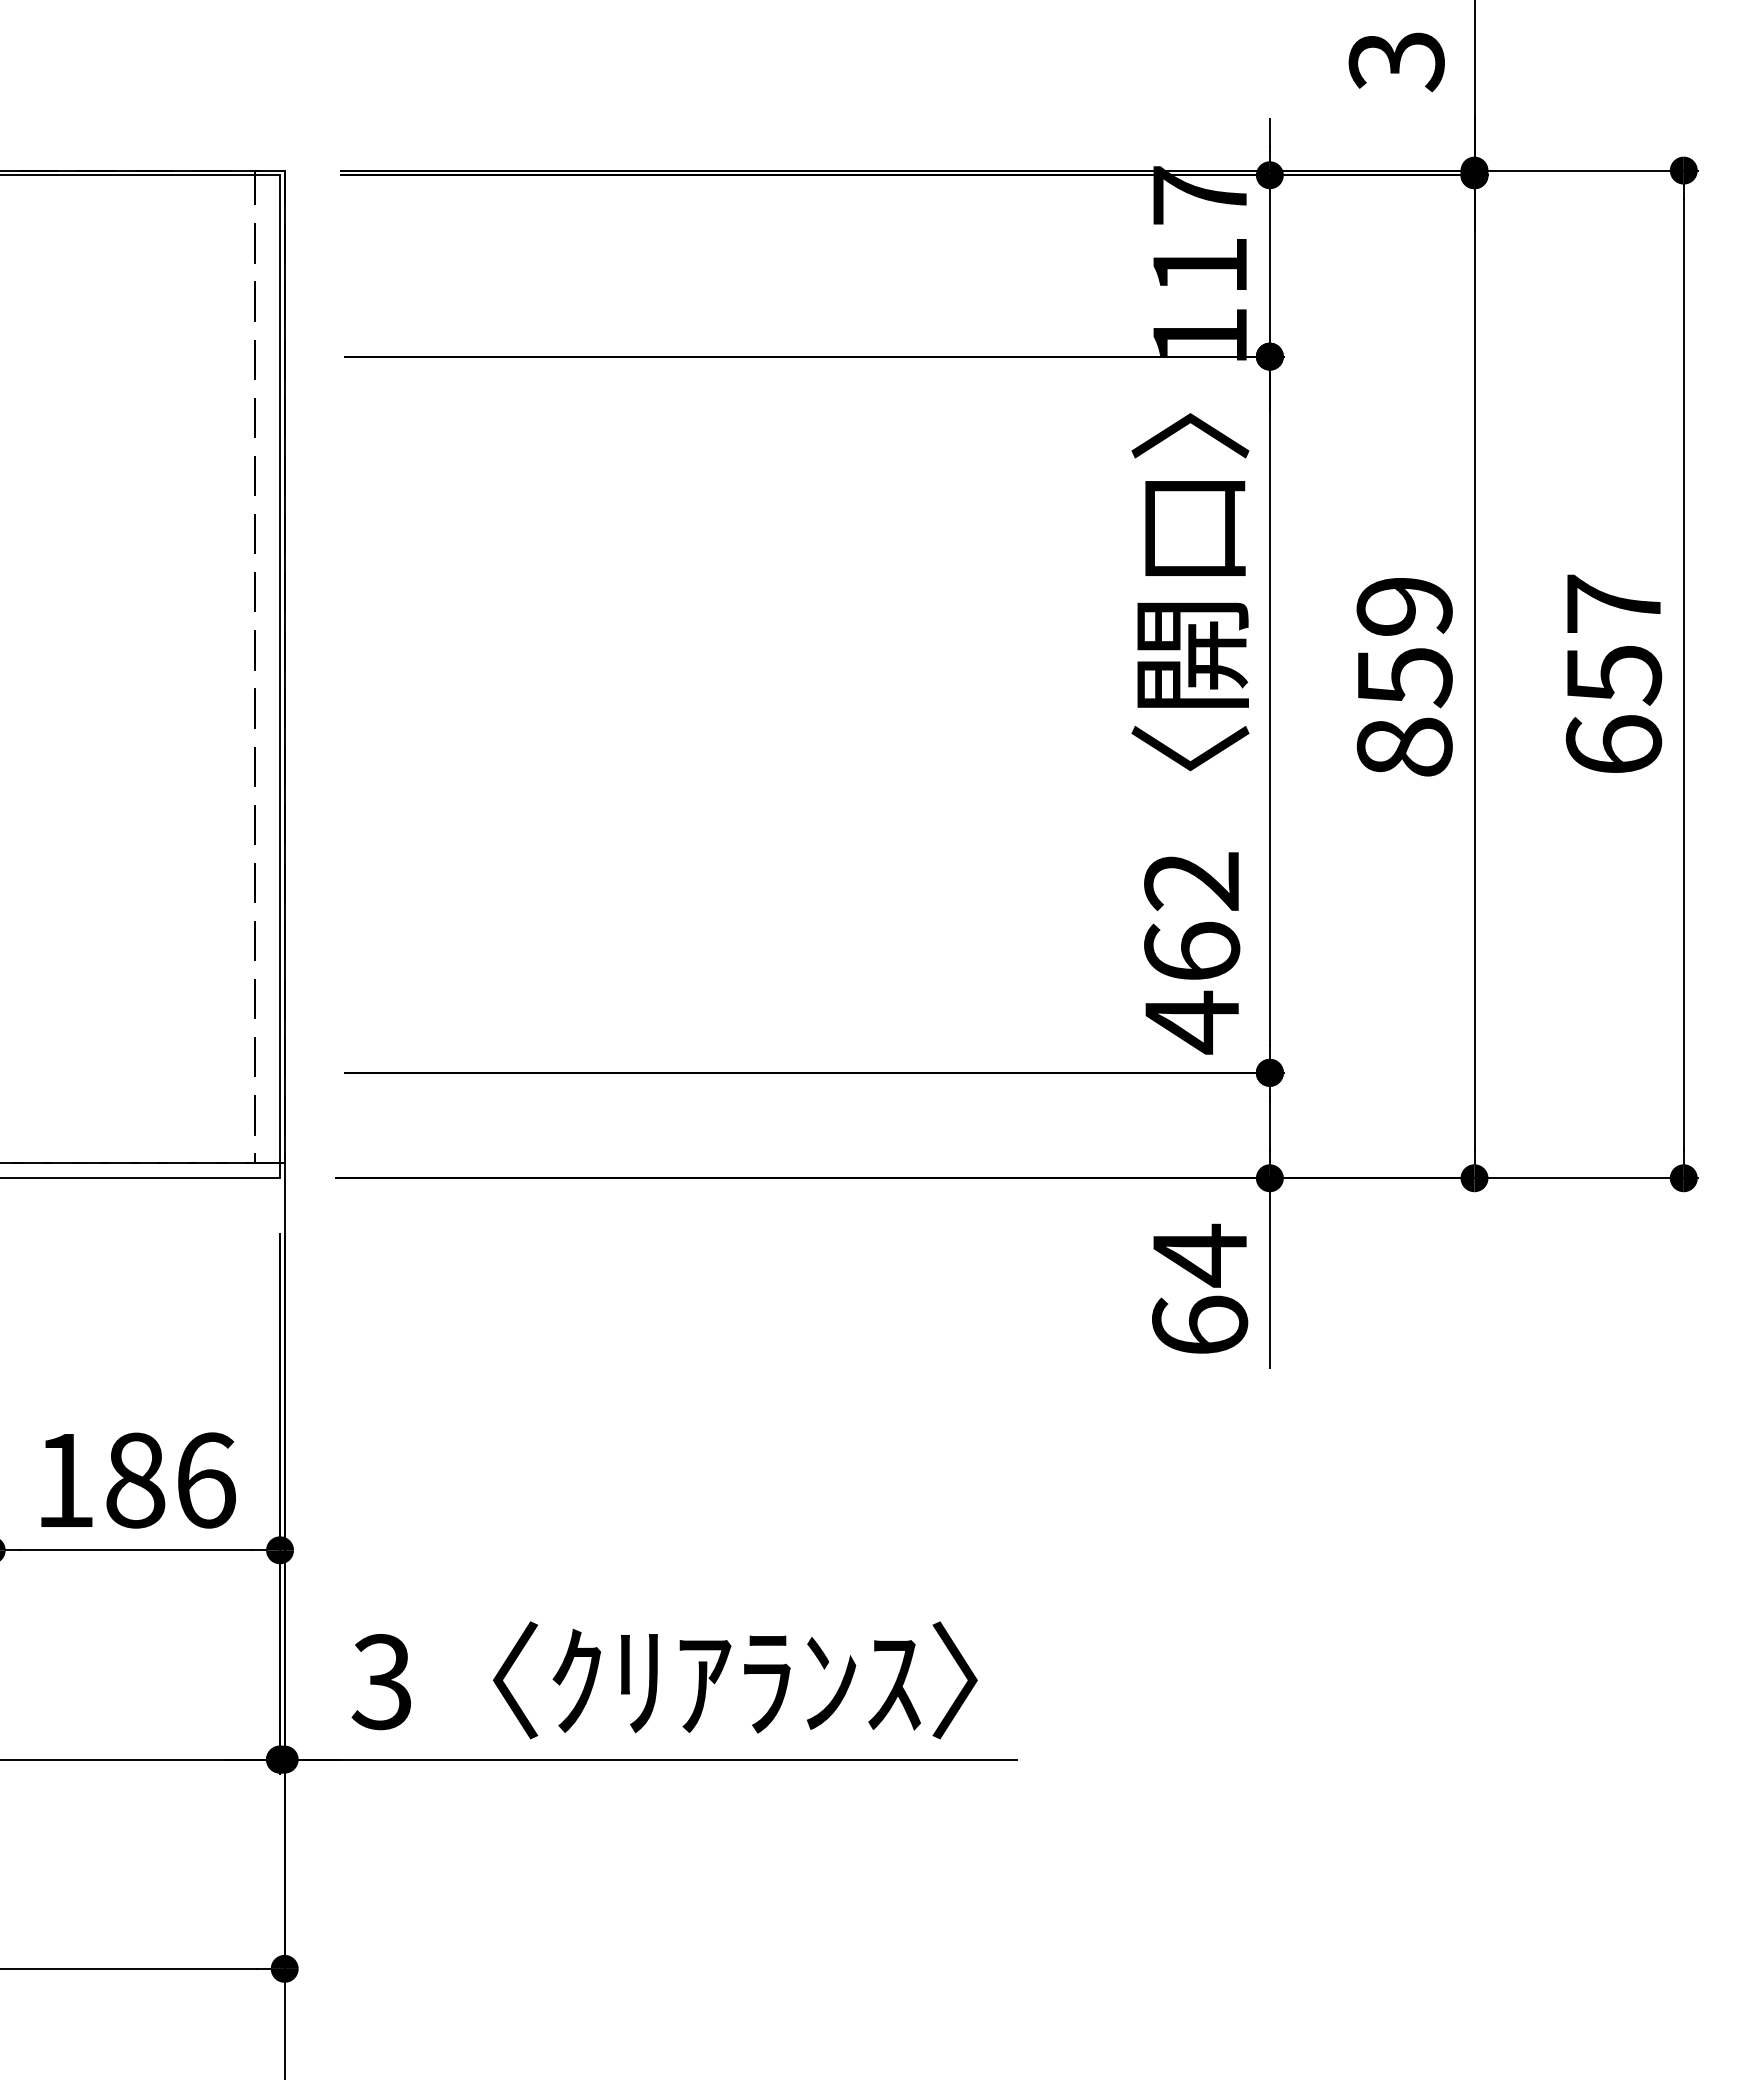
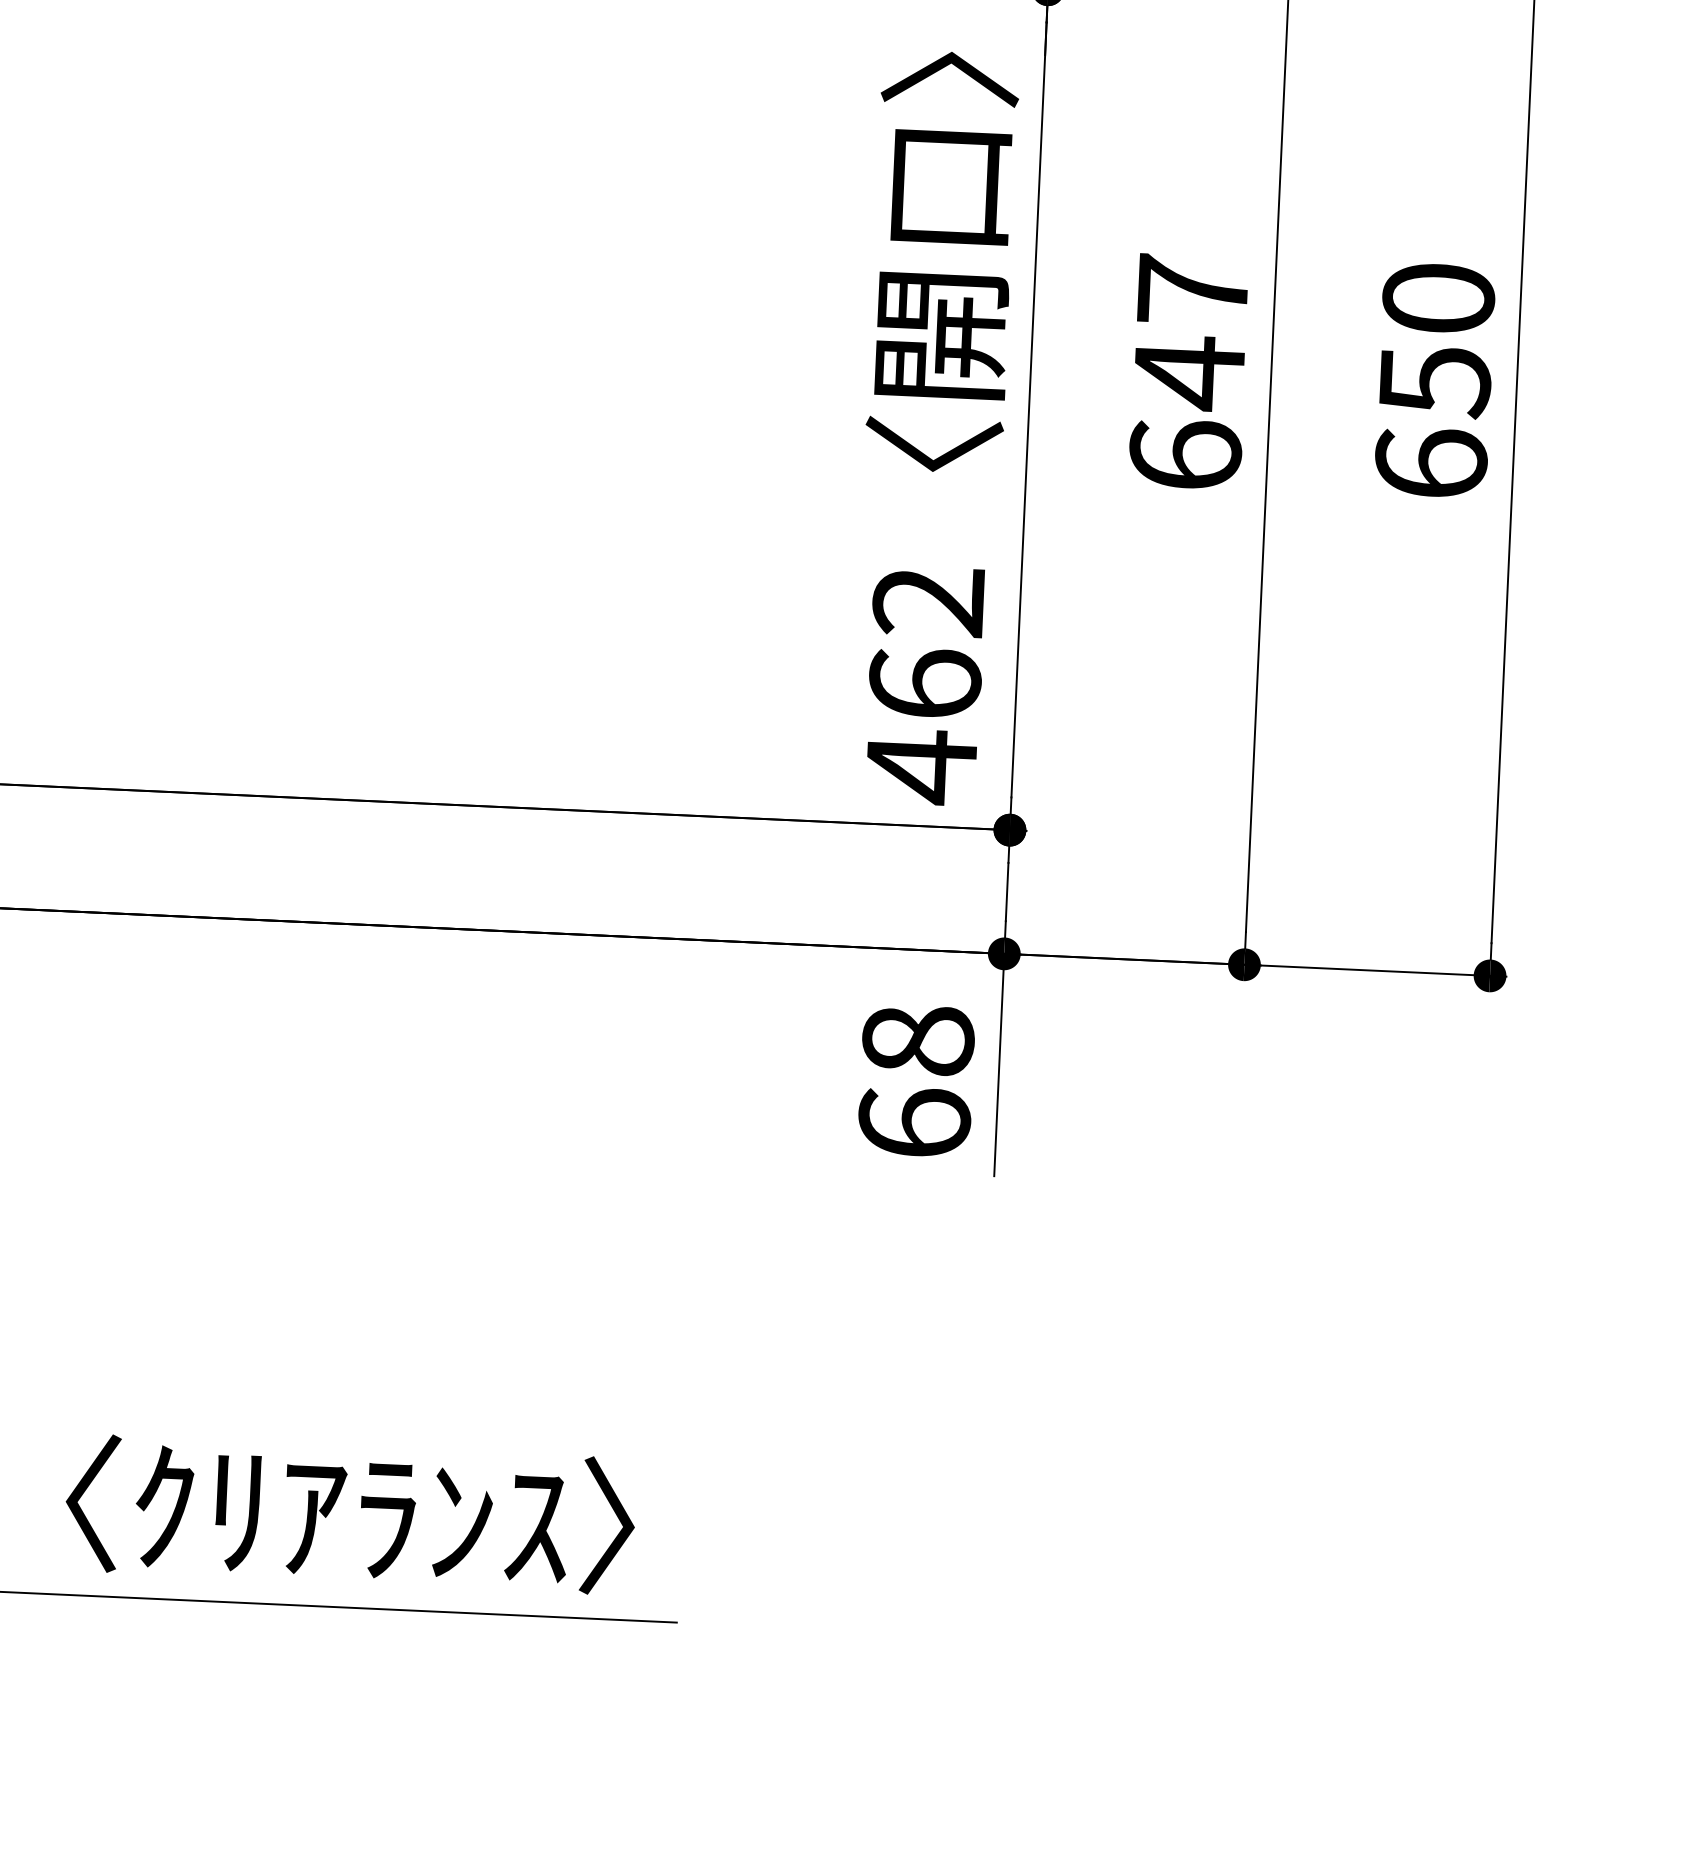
text: (1613, 603) -> (1438, 297), 657 -> 650
text: (1404, 676) -> (1189, 372), 859 -> 647
text: (1200, 1255) -> (918, 1040), 64 -> 68

